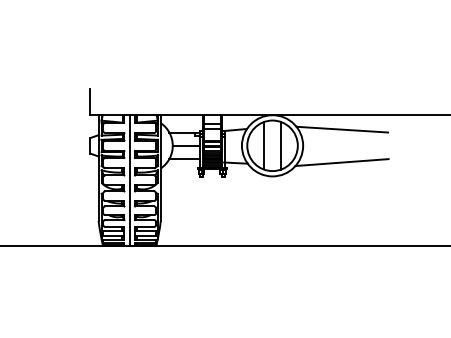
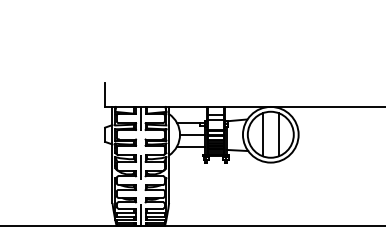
line: (342, 129) -> (334, 119), removed
line: (341, 162) -> (333, 149), removed
line: (129, 180) -> (140, 166), solid -> dashed

